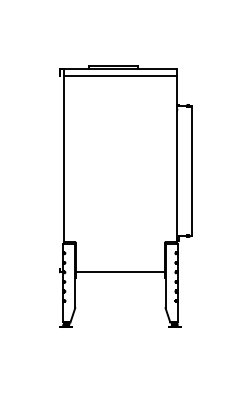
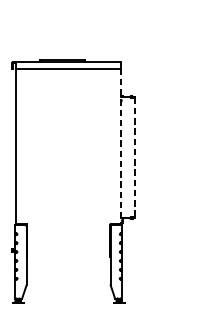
line: (176, 159) -> (120, 146), solid -> dashed
line: (192, 171) -> (135, 158), solid -> dashed
line: (120, 272) -> (68, 252), removed

